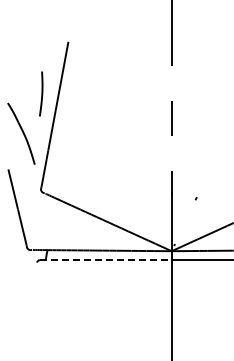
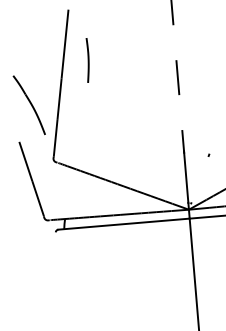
line: (41, 93) -> (87, 59), moved
line: (105, 260) -> (123, 224), dashed -> solid

